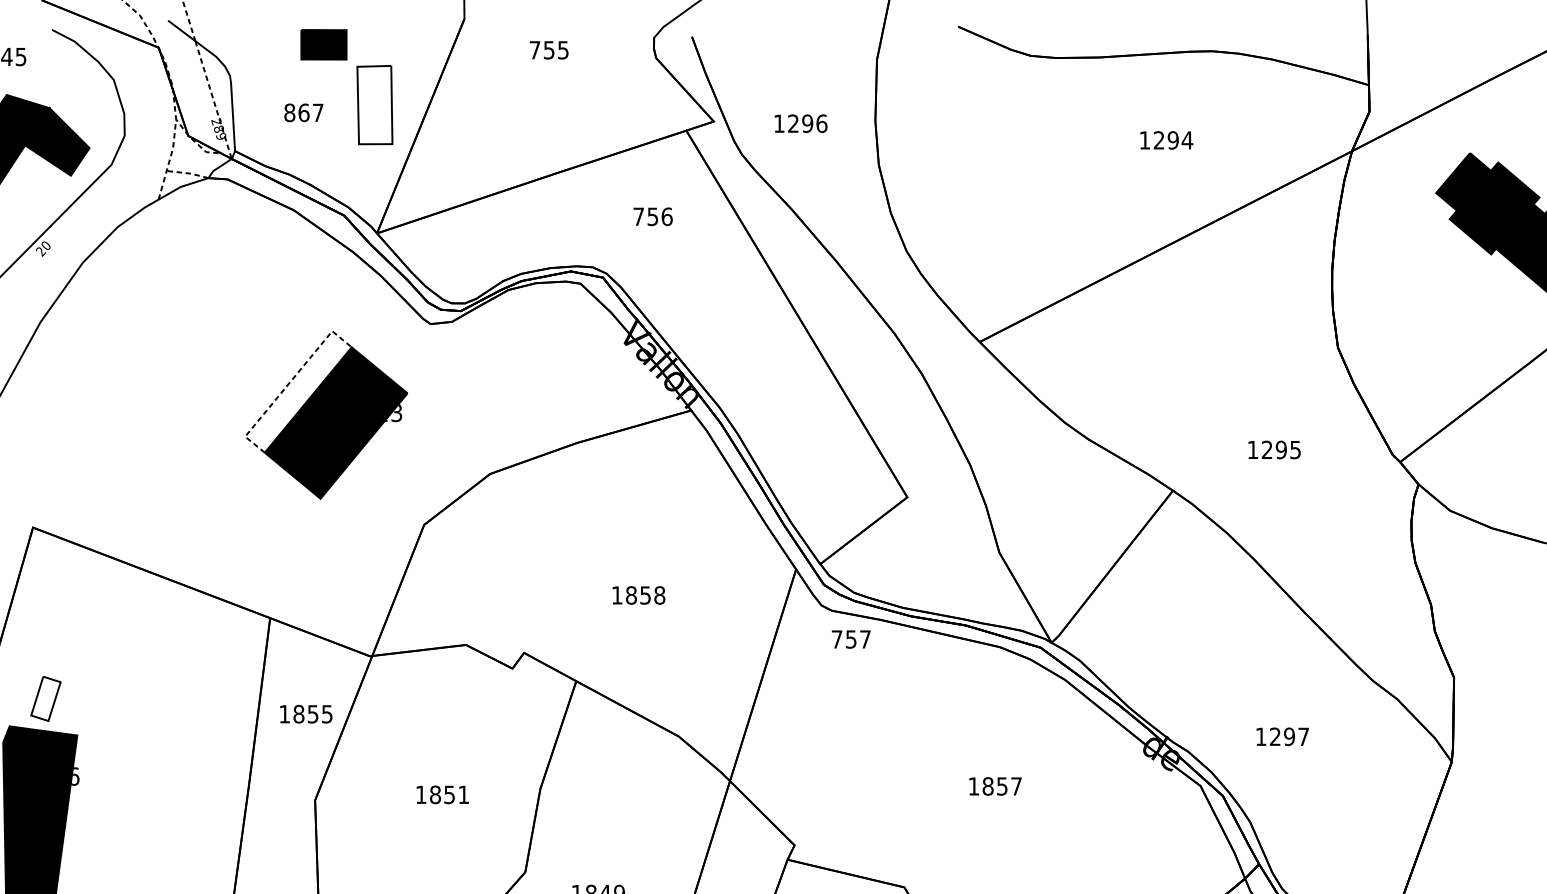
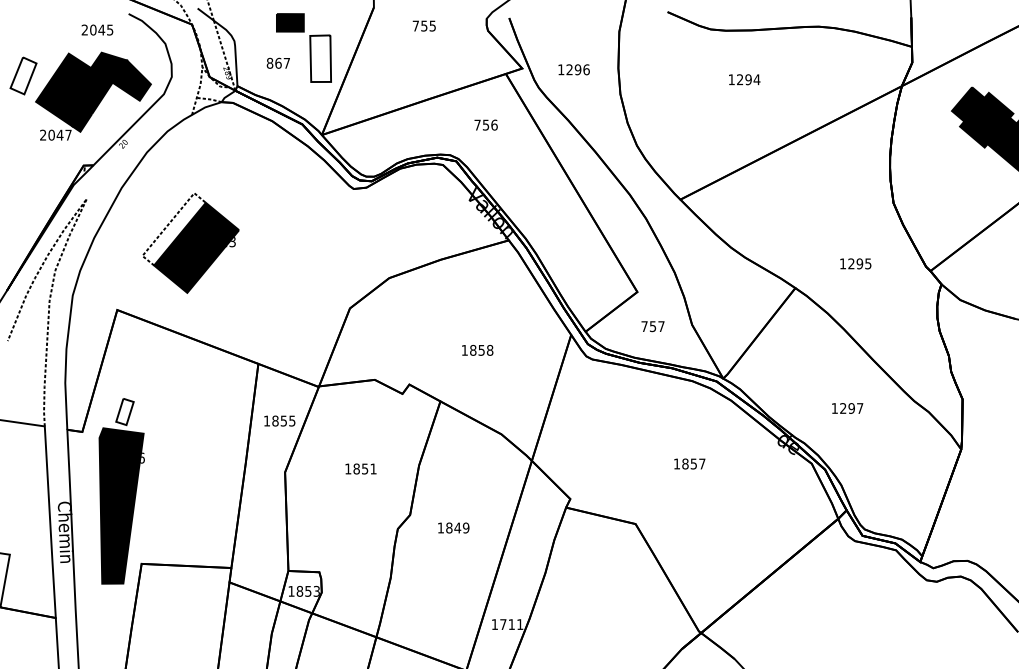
text: (1166, 140) -> (744, 79), moved
part: (325, 415) -> (190, 243), moved
text: (850, 639) -> (652, 326), moved
text: (1282, 736) -> (847, 408), moved

